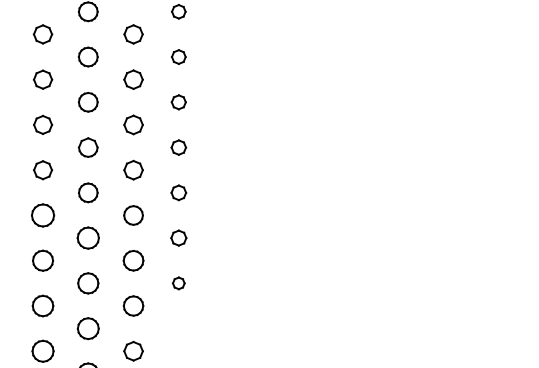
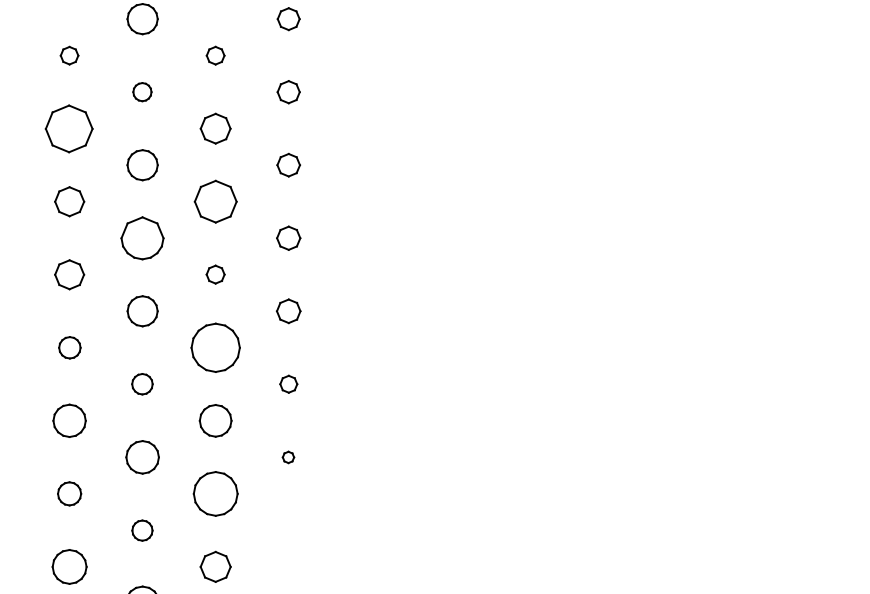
part: (42, 34) -> (68, 55), size x0.6
part: (133, 34) -> (215, 55), size x0.6
part: (87, 56) -> (141, 91), size x0.6
part: (43, 79) -> (70, 128), size x1.6
part: (133, 124) -> (215, 200), size x1.4
part: (88, 147) -> (142, 238), size x1.4
part: (133, 169) -> (215, 273), size x0.6
part: (43, 215) -> (70, 347), size x0.6
part: (133, 215) -> (215, 347), size x1.6
part: (87, 237) -> (141, 383), size x0.6
part: (178, 237) -> (288, 383), size x0.7
part: (178, 283) -> (288, 457), size x0.6
part: (42, 305) -> (68, 493), size x0.7
part: (133, 305) -> (215, 493), size x1.4
part: (87, 328) -> (141, 530), size x0.6

